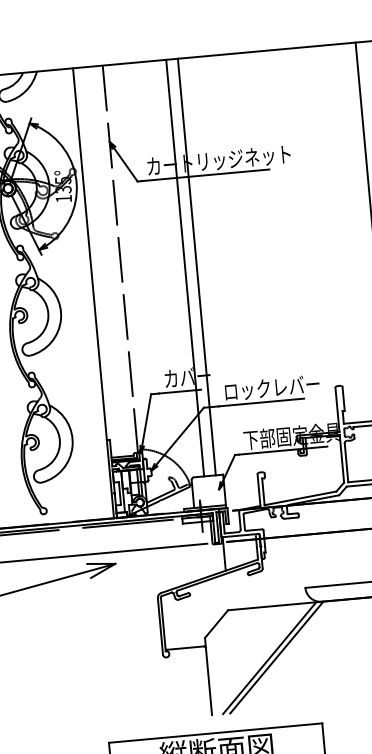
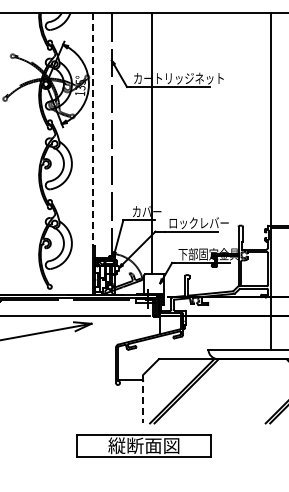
line: (90, 254) -> (93, 129), solid -> dashed
line: (197, 266) -> (159, 143), removed
line: (209, 676) -> (143, 399), solid -> dashed

